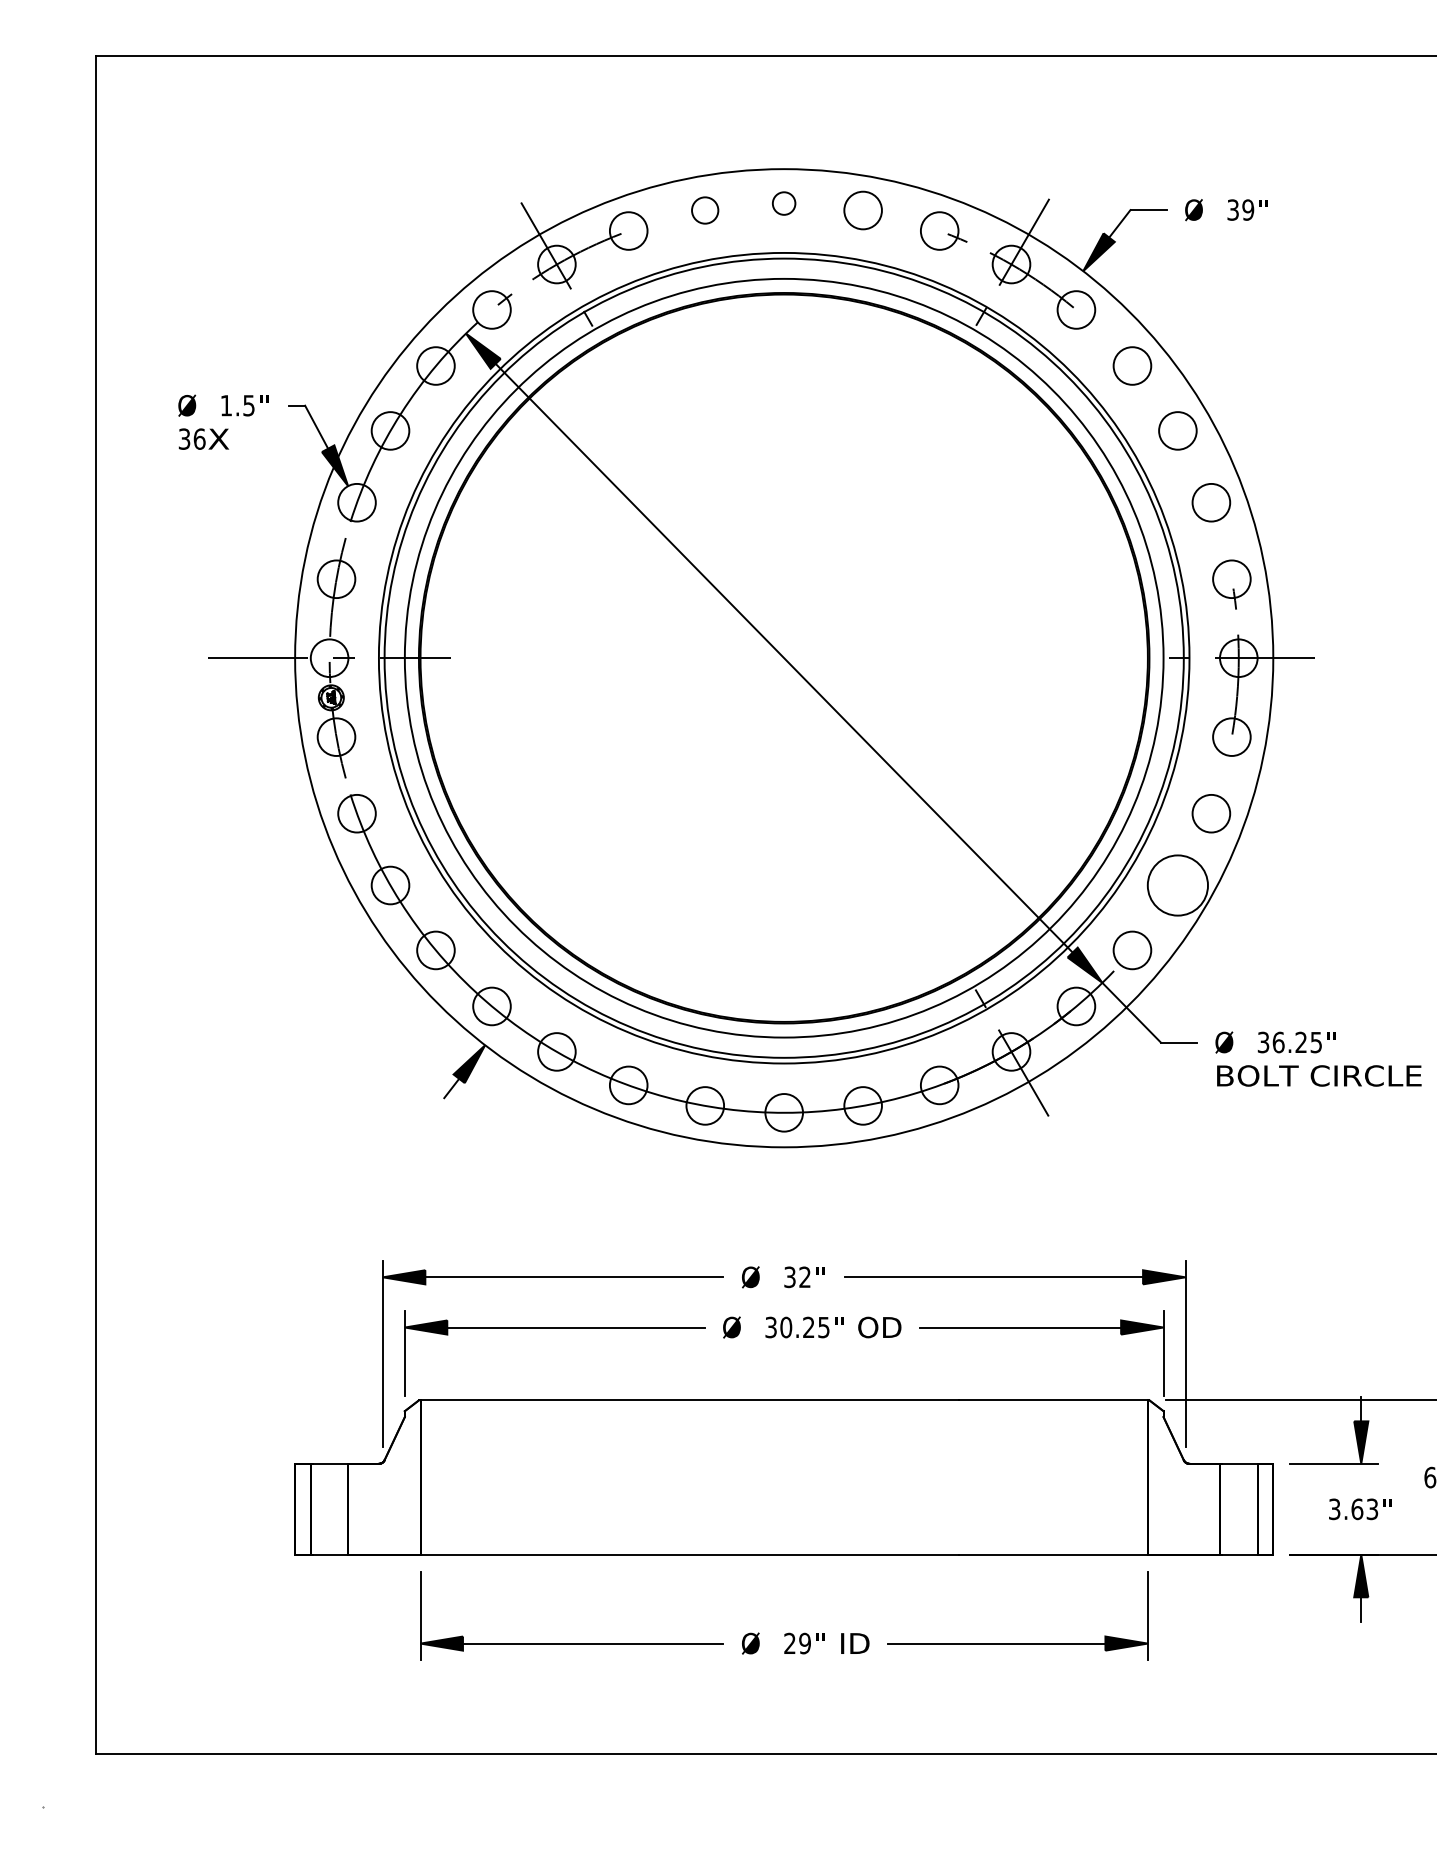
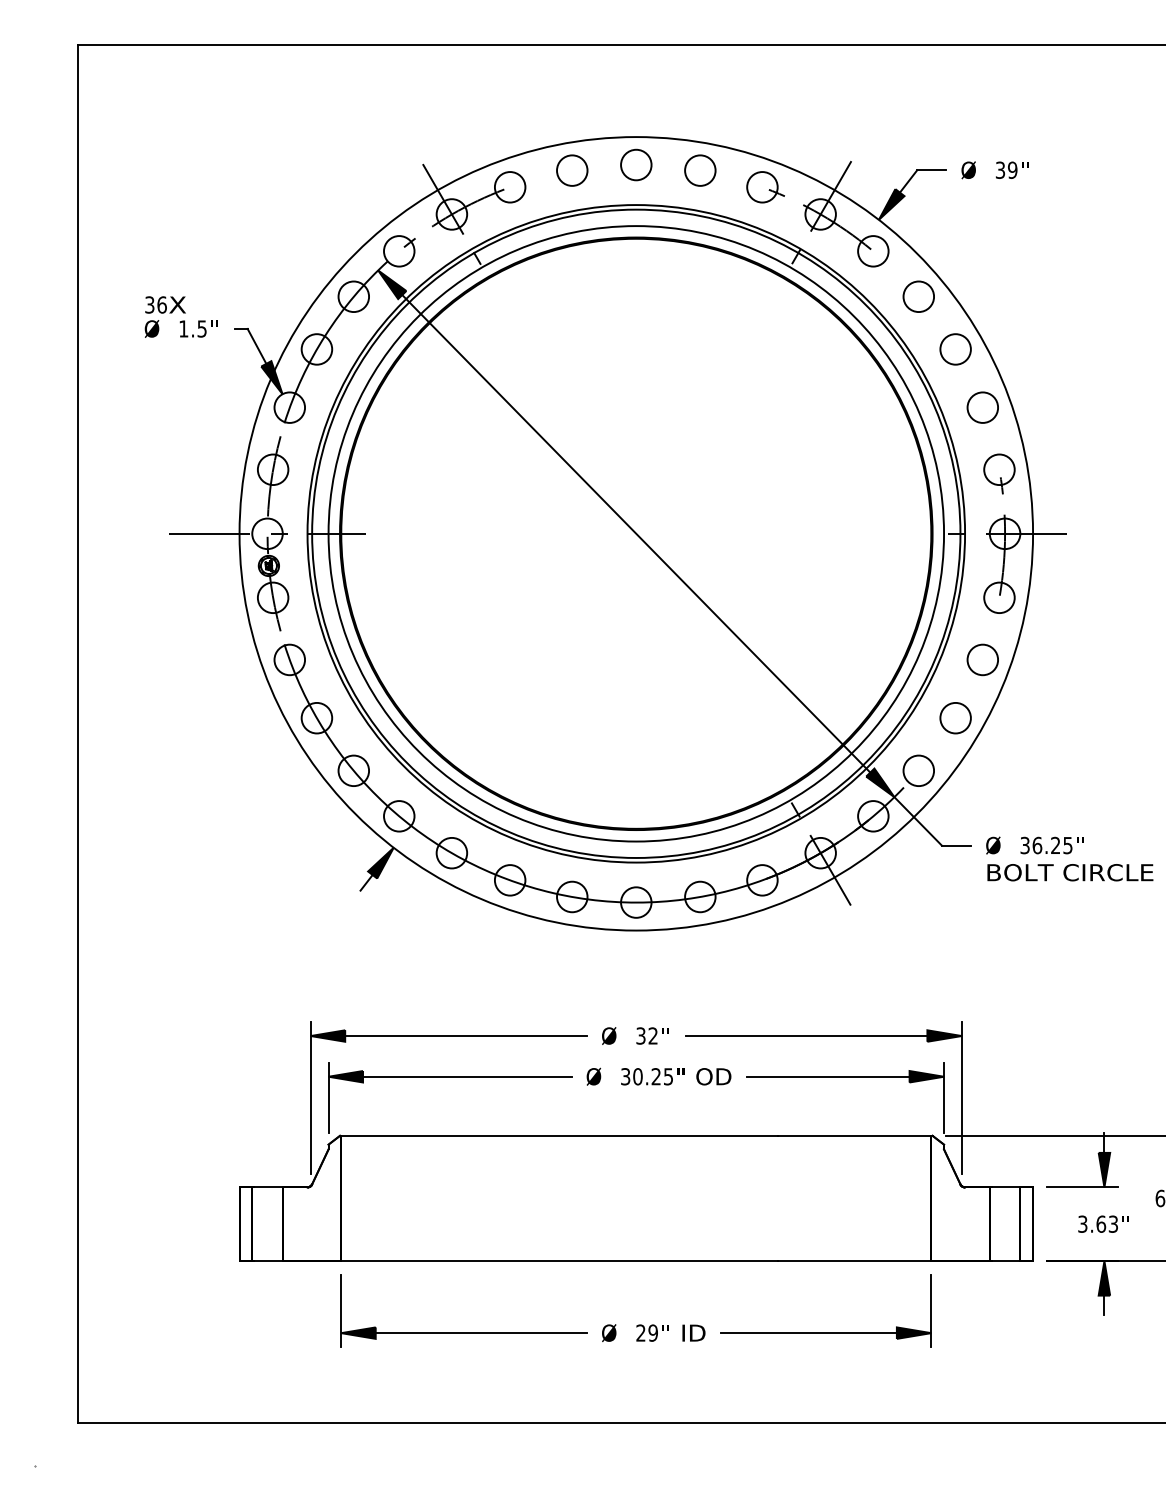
circle: (783, 203) -> (635, 164), size x1.67
circle: (704, 210) -> (571, 170), size x1.43
text: (203, 438) -> (165, 304), moved
circle: (1177, 885) -> (955, 718), size x0.62

